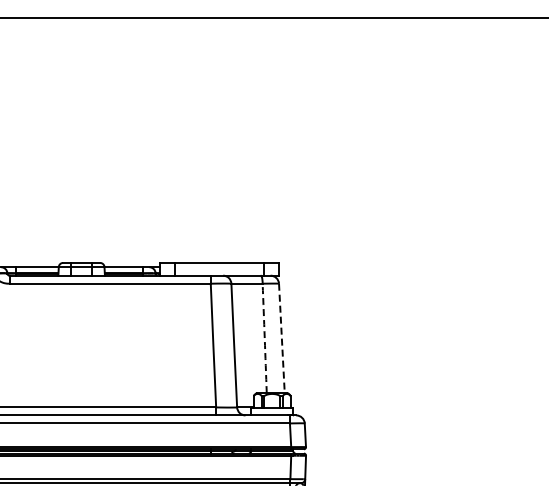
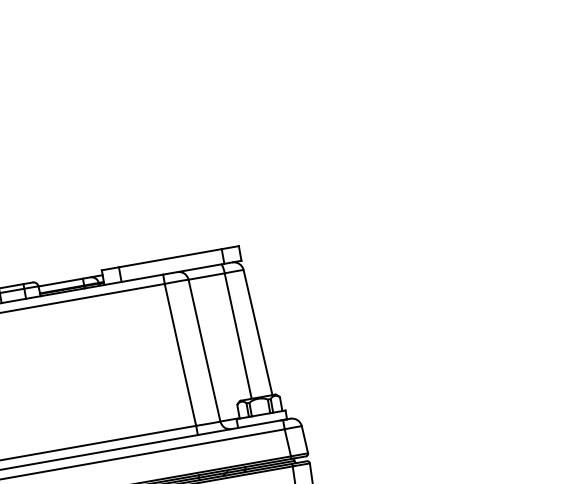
arc: (264, 338) -> (237, 336), dashed -> solid
line: (281, 338) -> (257, 332), dashed -> solid

